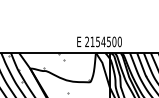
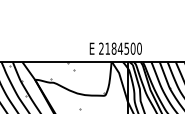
text: (98, 41) -> (114, 48), 2154500 -> 2184500

